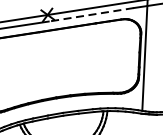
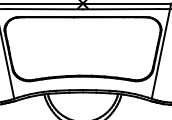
line: (91, 15) -> (120, 9), dashed -> solid

